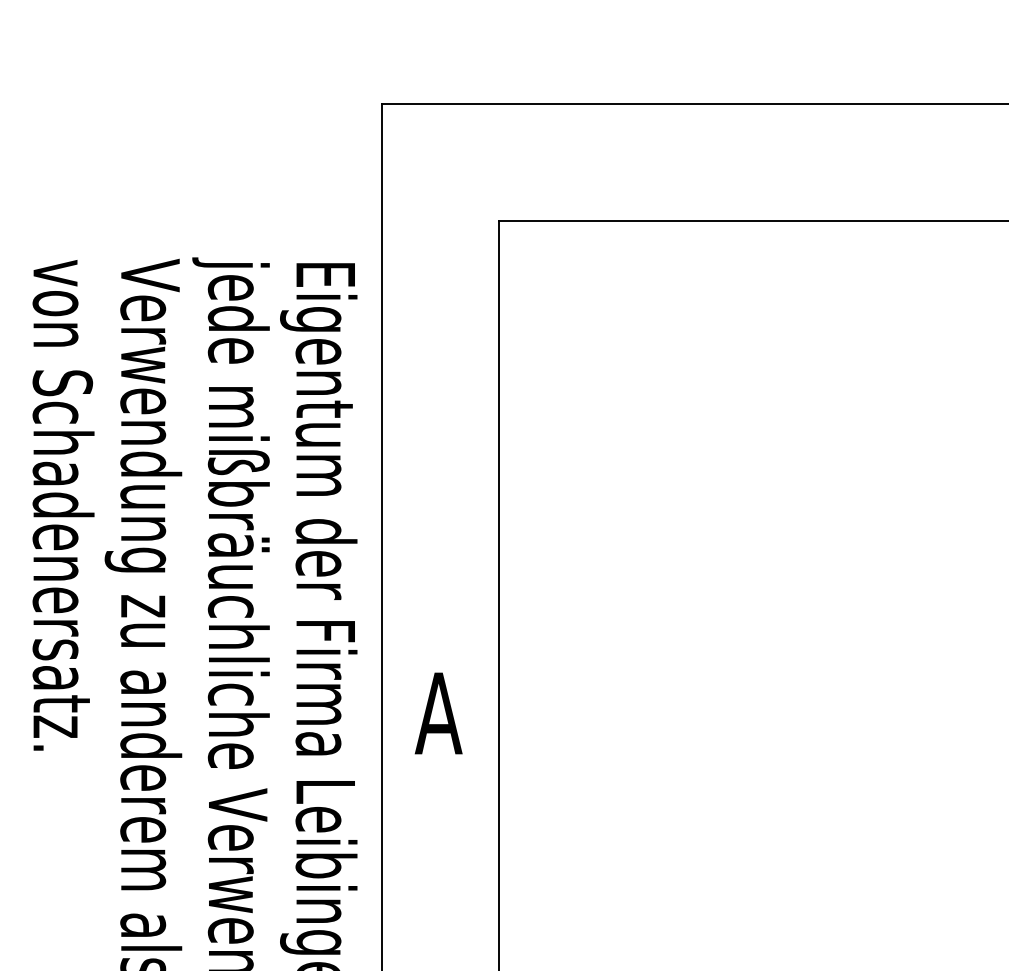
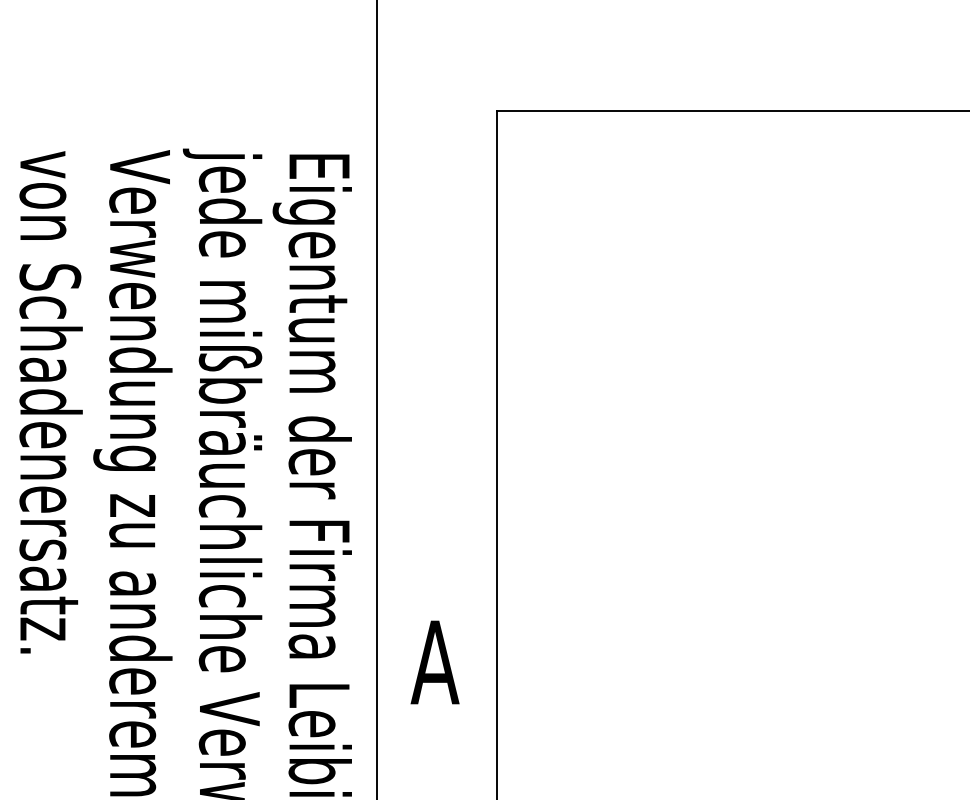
text: (438, 713) -> (434, 662), moved

